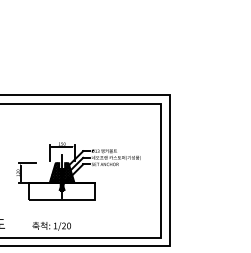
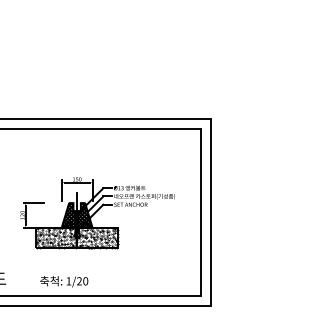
hatch: (61, 191) -> (76, 238), added

